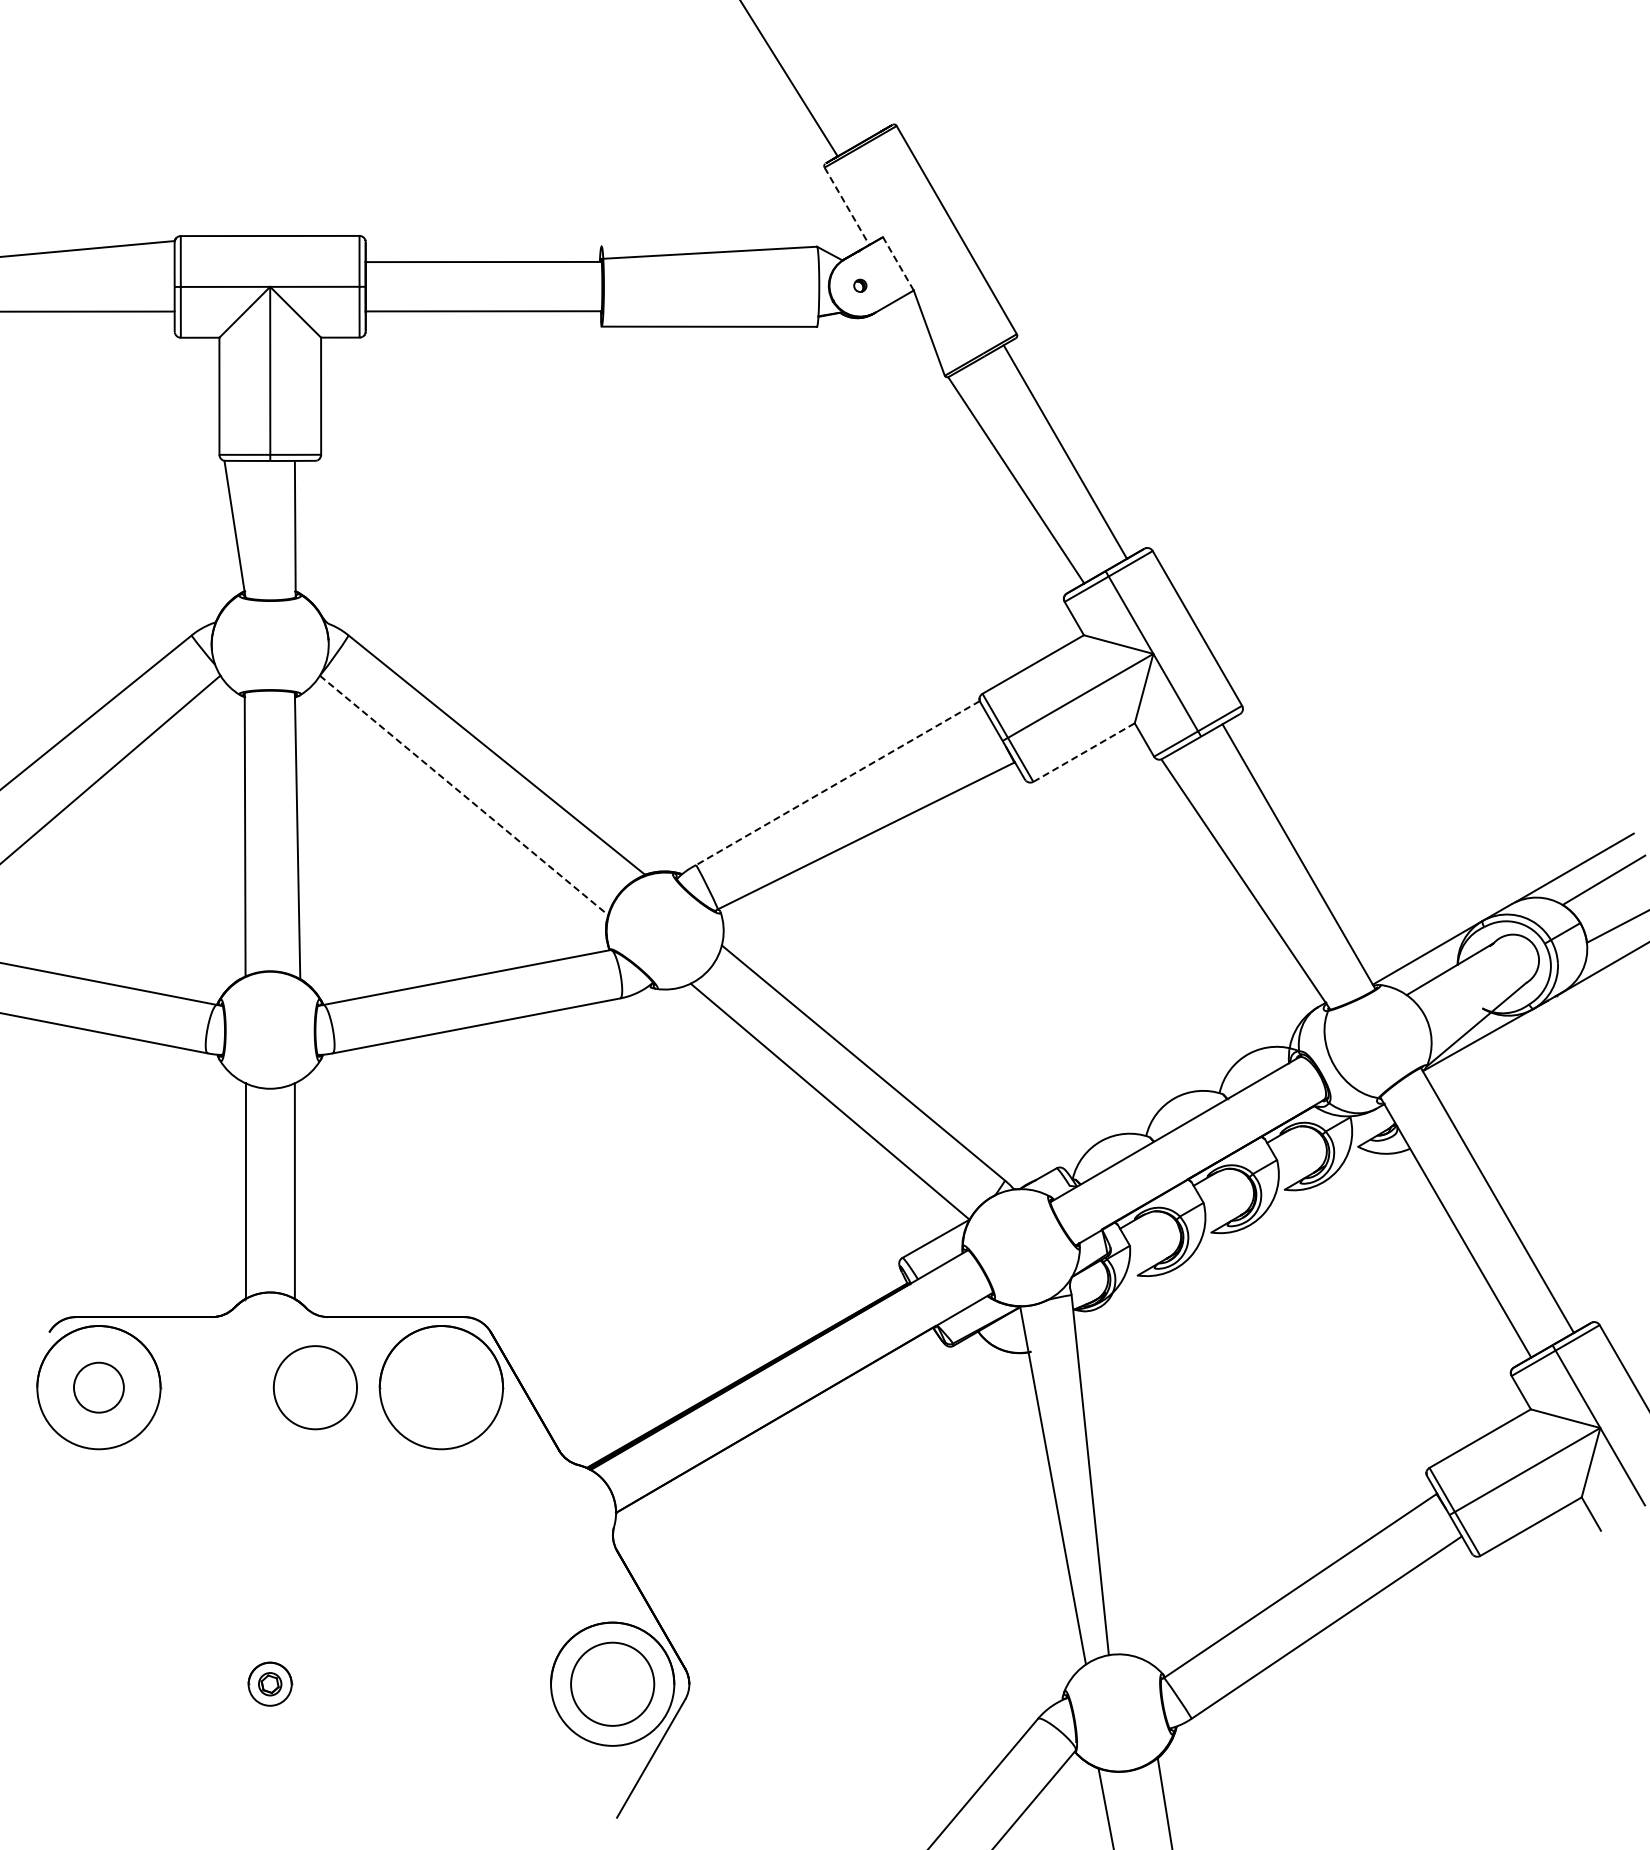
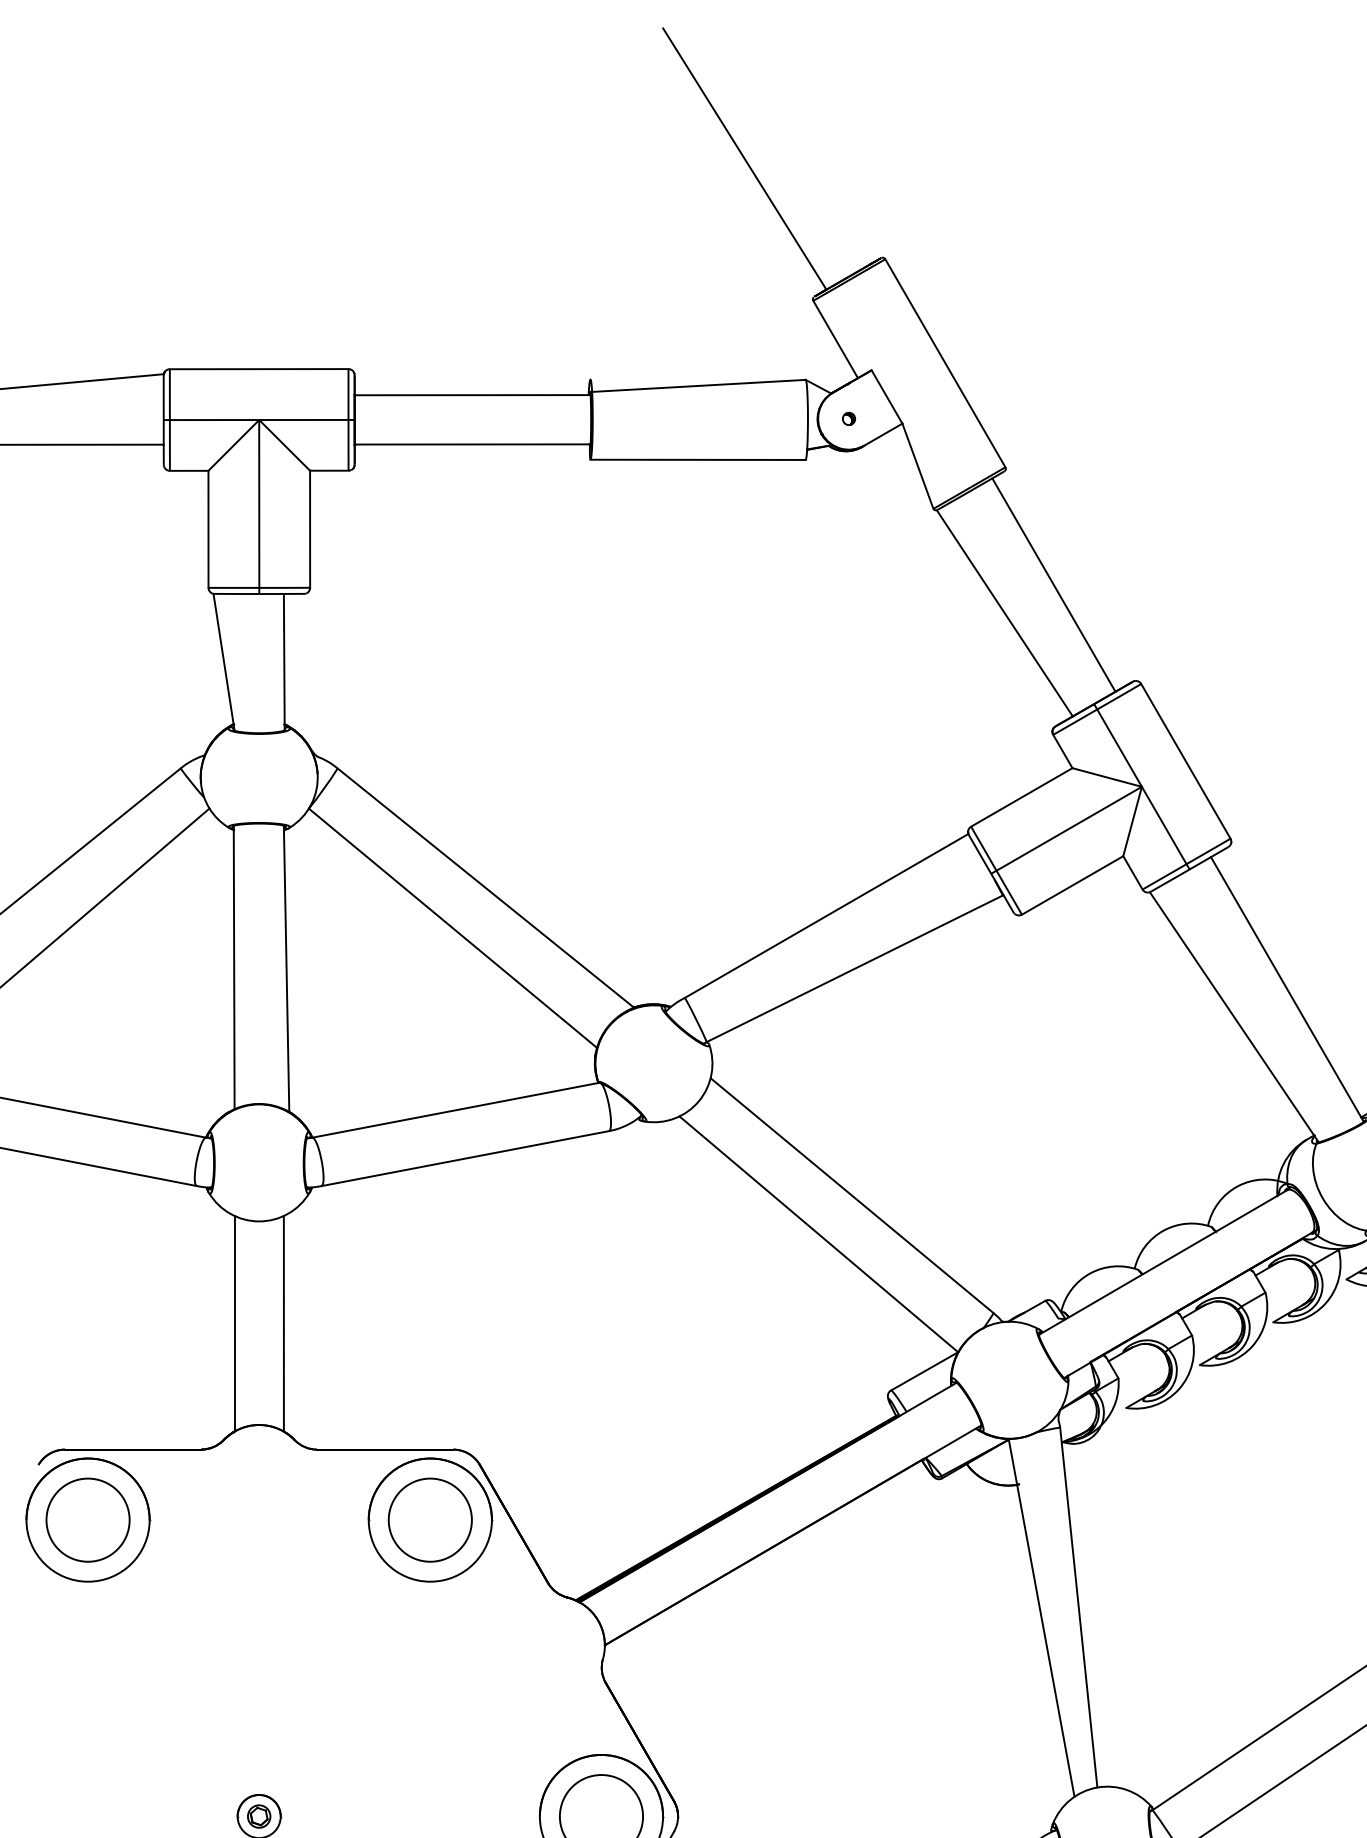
line: (846, 206) -> (835, 339), dashed -> solid
line: (898, 263) -> (887, 396), dashed -> solid
line: (1084, 752) -> (1073, 885), dashed -> solid
line: (838, 783) -> (827, 916), dashed -> solid
line: (464, 795) -> (453, 928), dashed -> solid
circle: (98, 1387) -> (87, 1519), size x1.67
circle: (315, 1387) -> (430, 1519), moved

